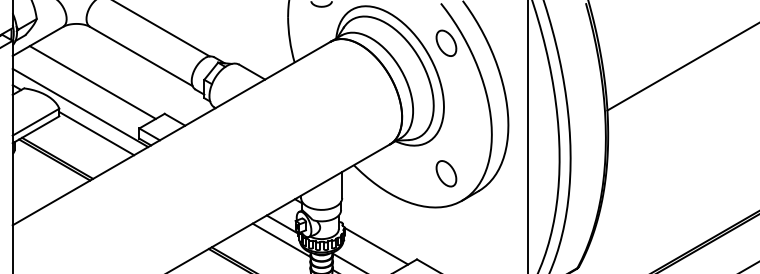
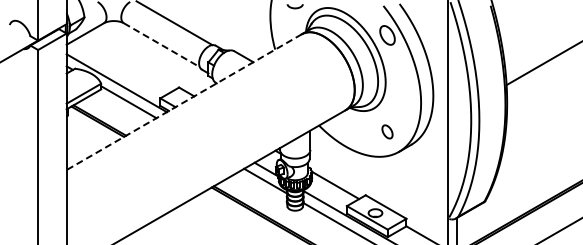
line: (140, 56) -> (161, 45), solid -> dashed
line: (92, 82) -> (125, 64), removed
line: (171, 134) -> (184, 102), solid -> dashed
part: (446, 173) -> (387, 131), size x0.7

